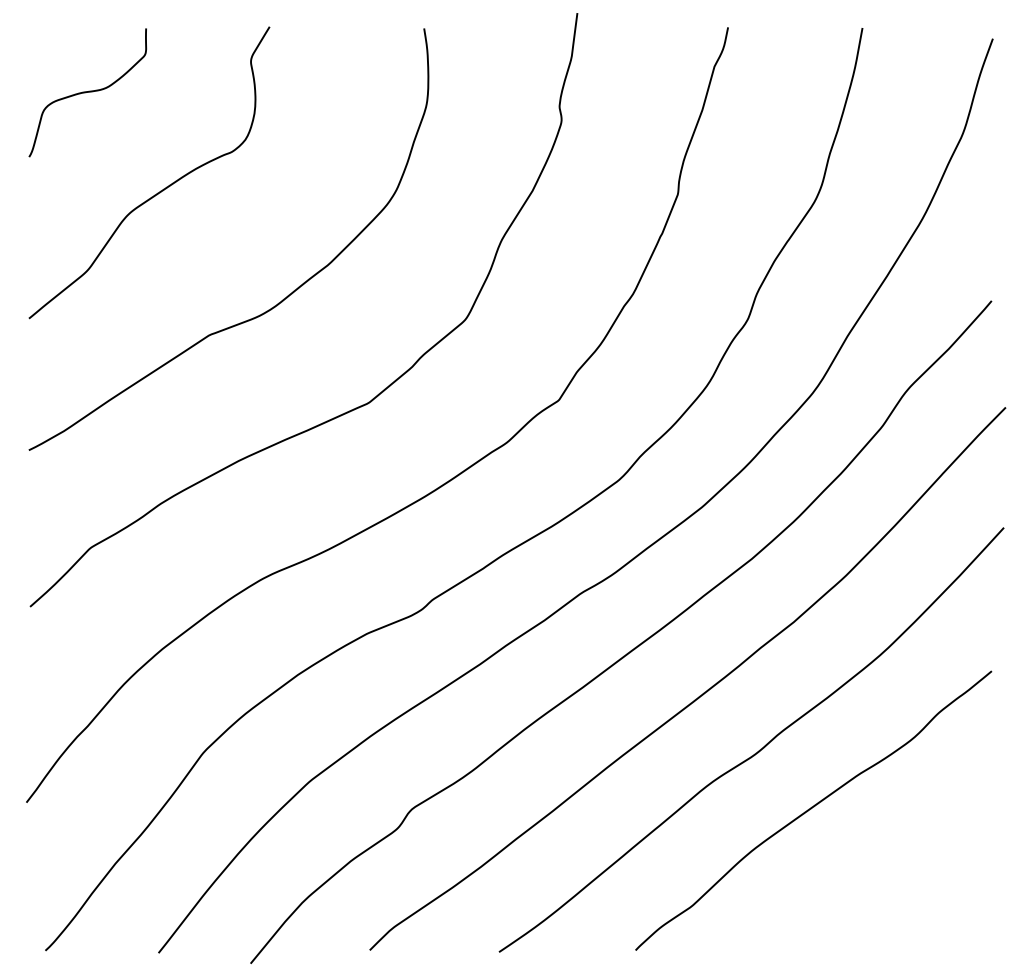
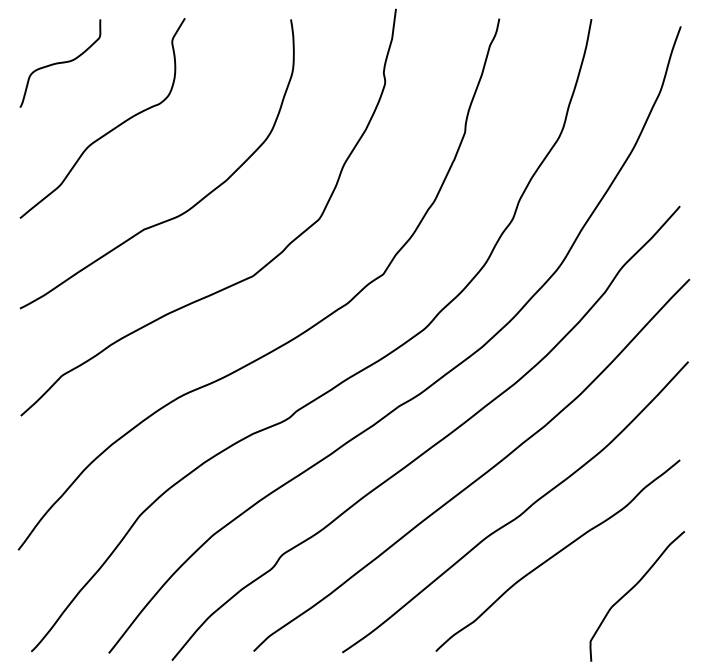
curve: (920, 861) -> (631, 590), added

